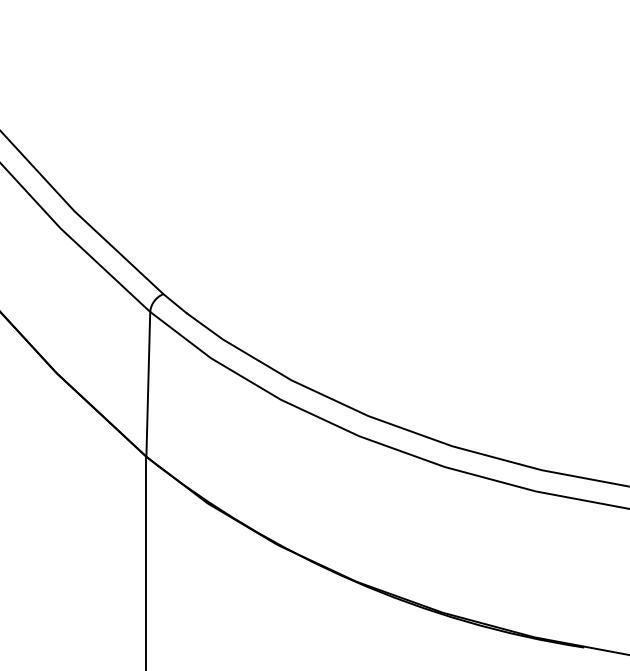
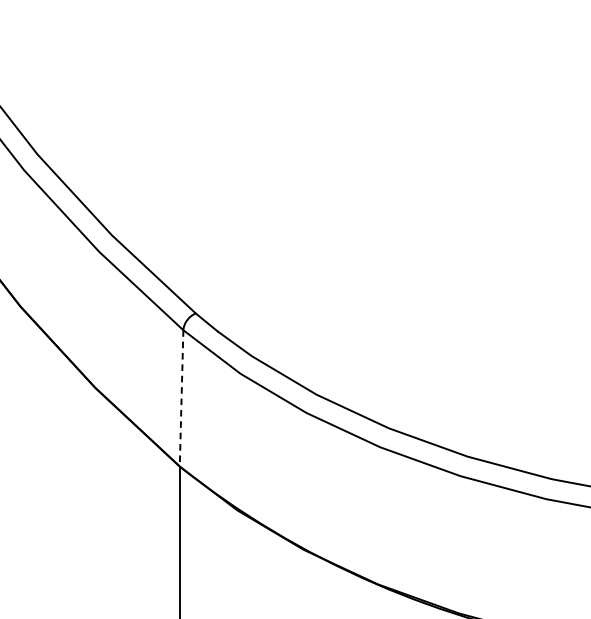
line: (148, 384) -> (181, 398), solid -> dashed

